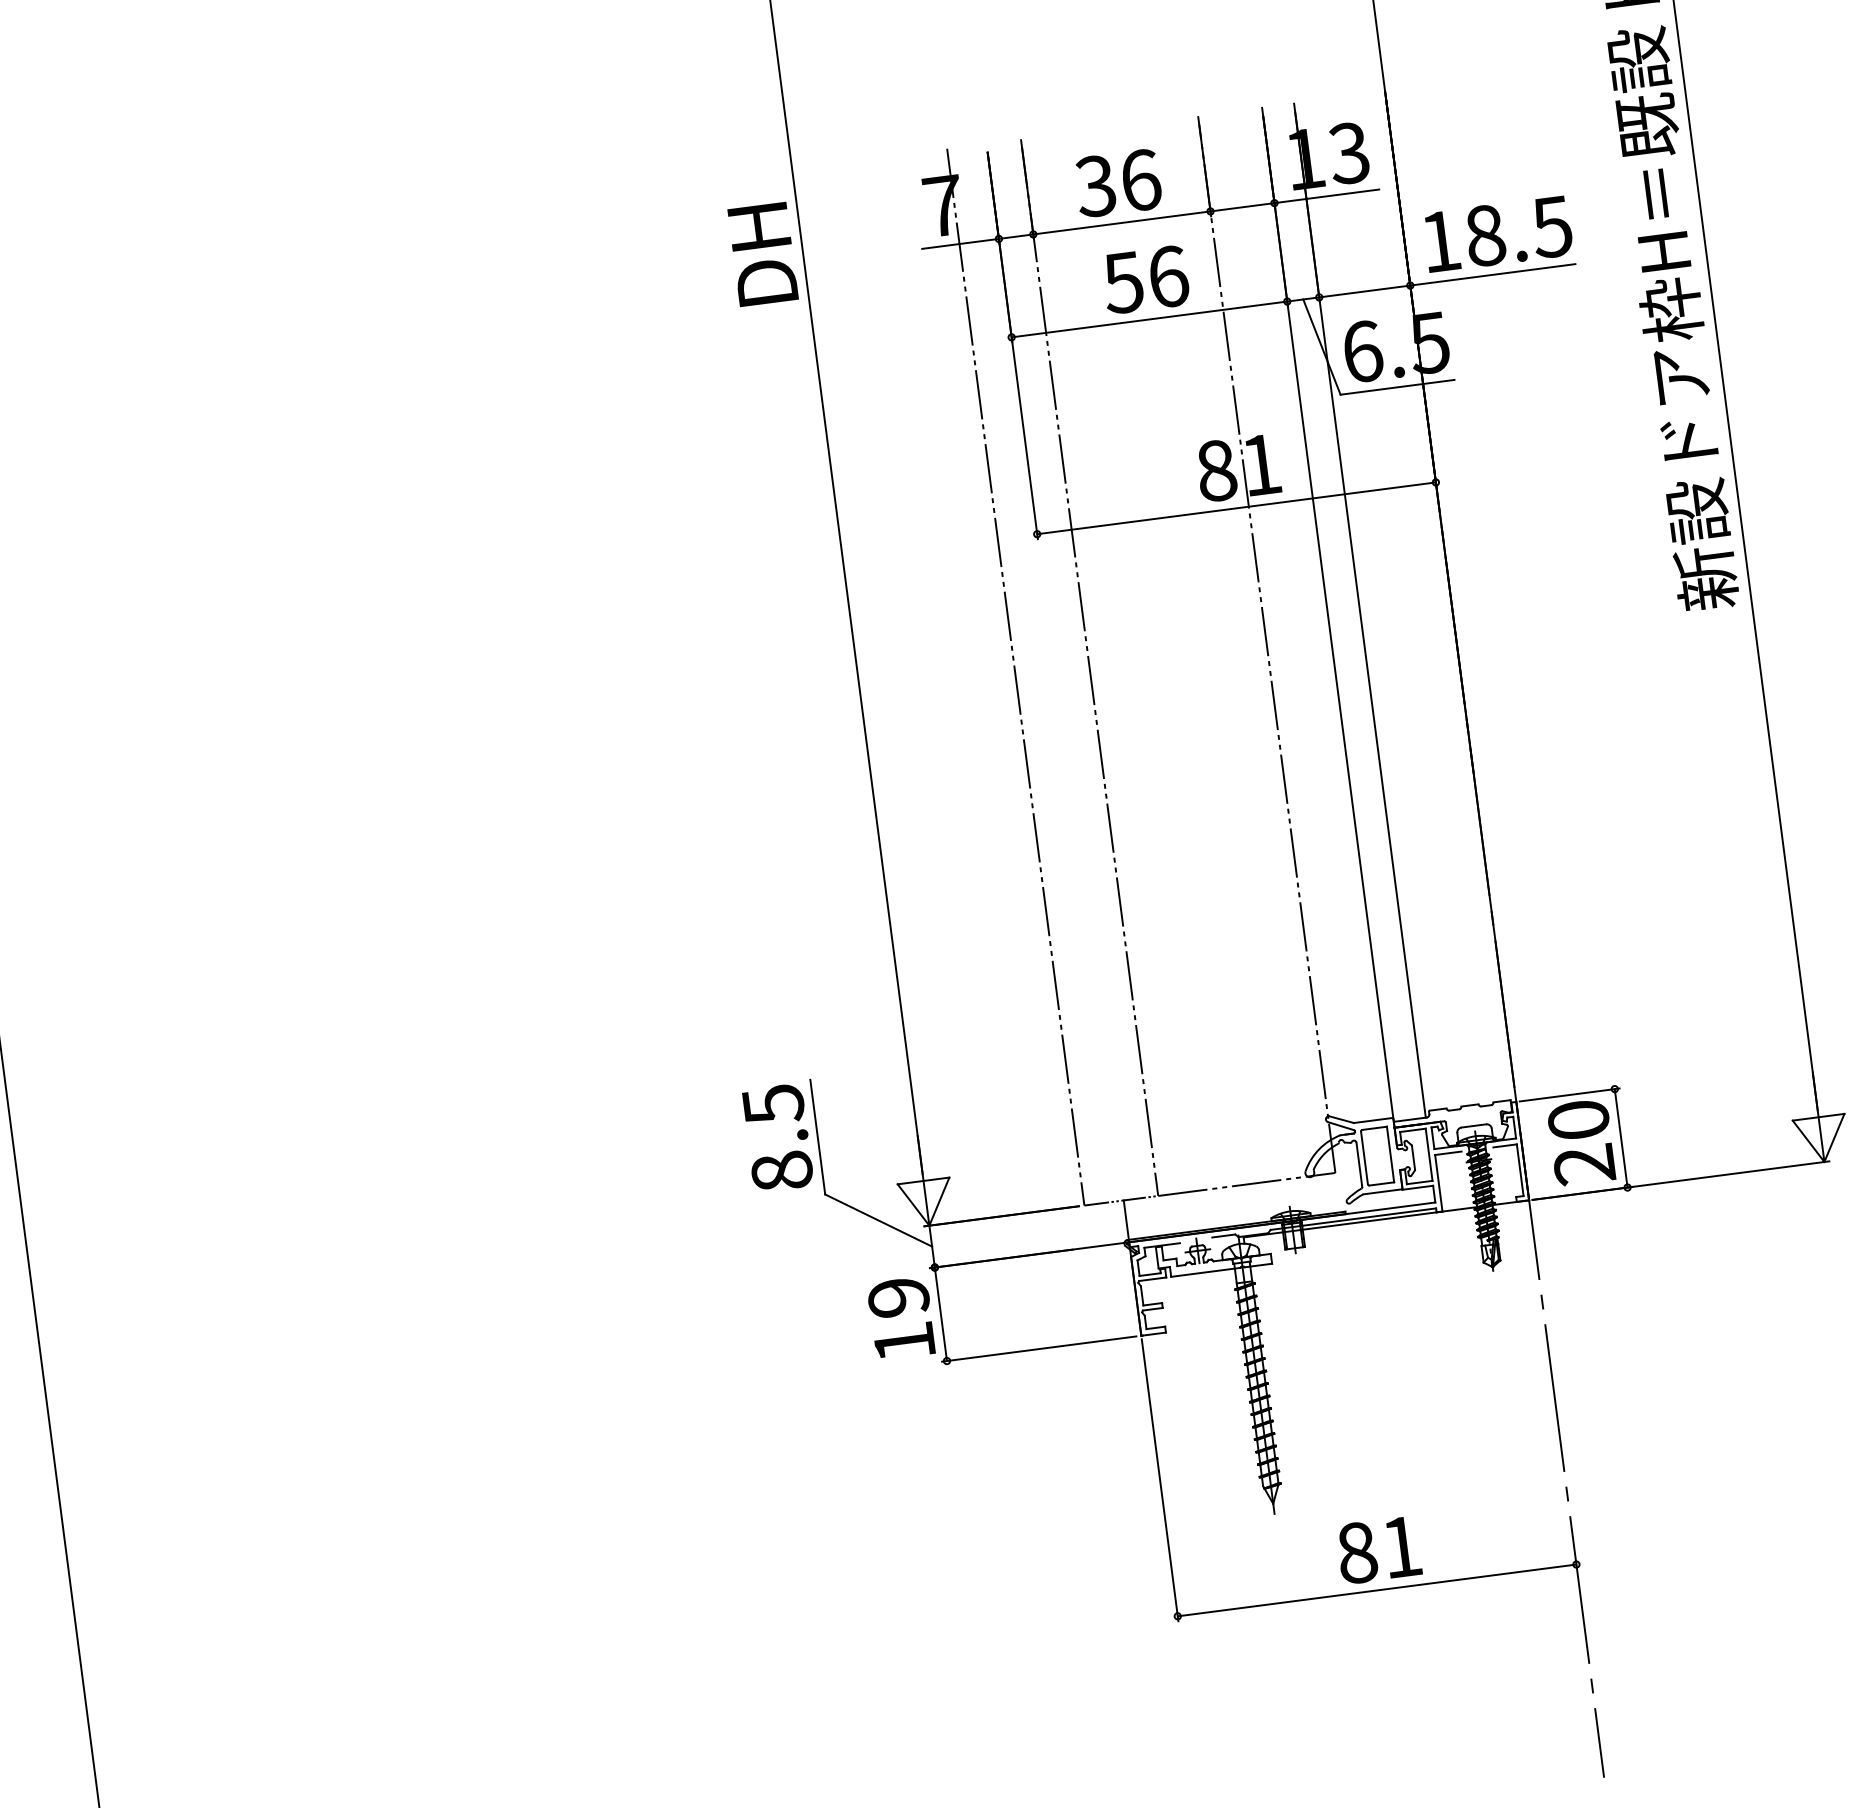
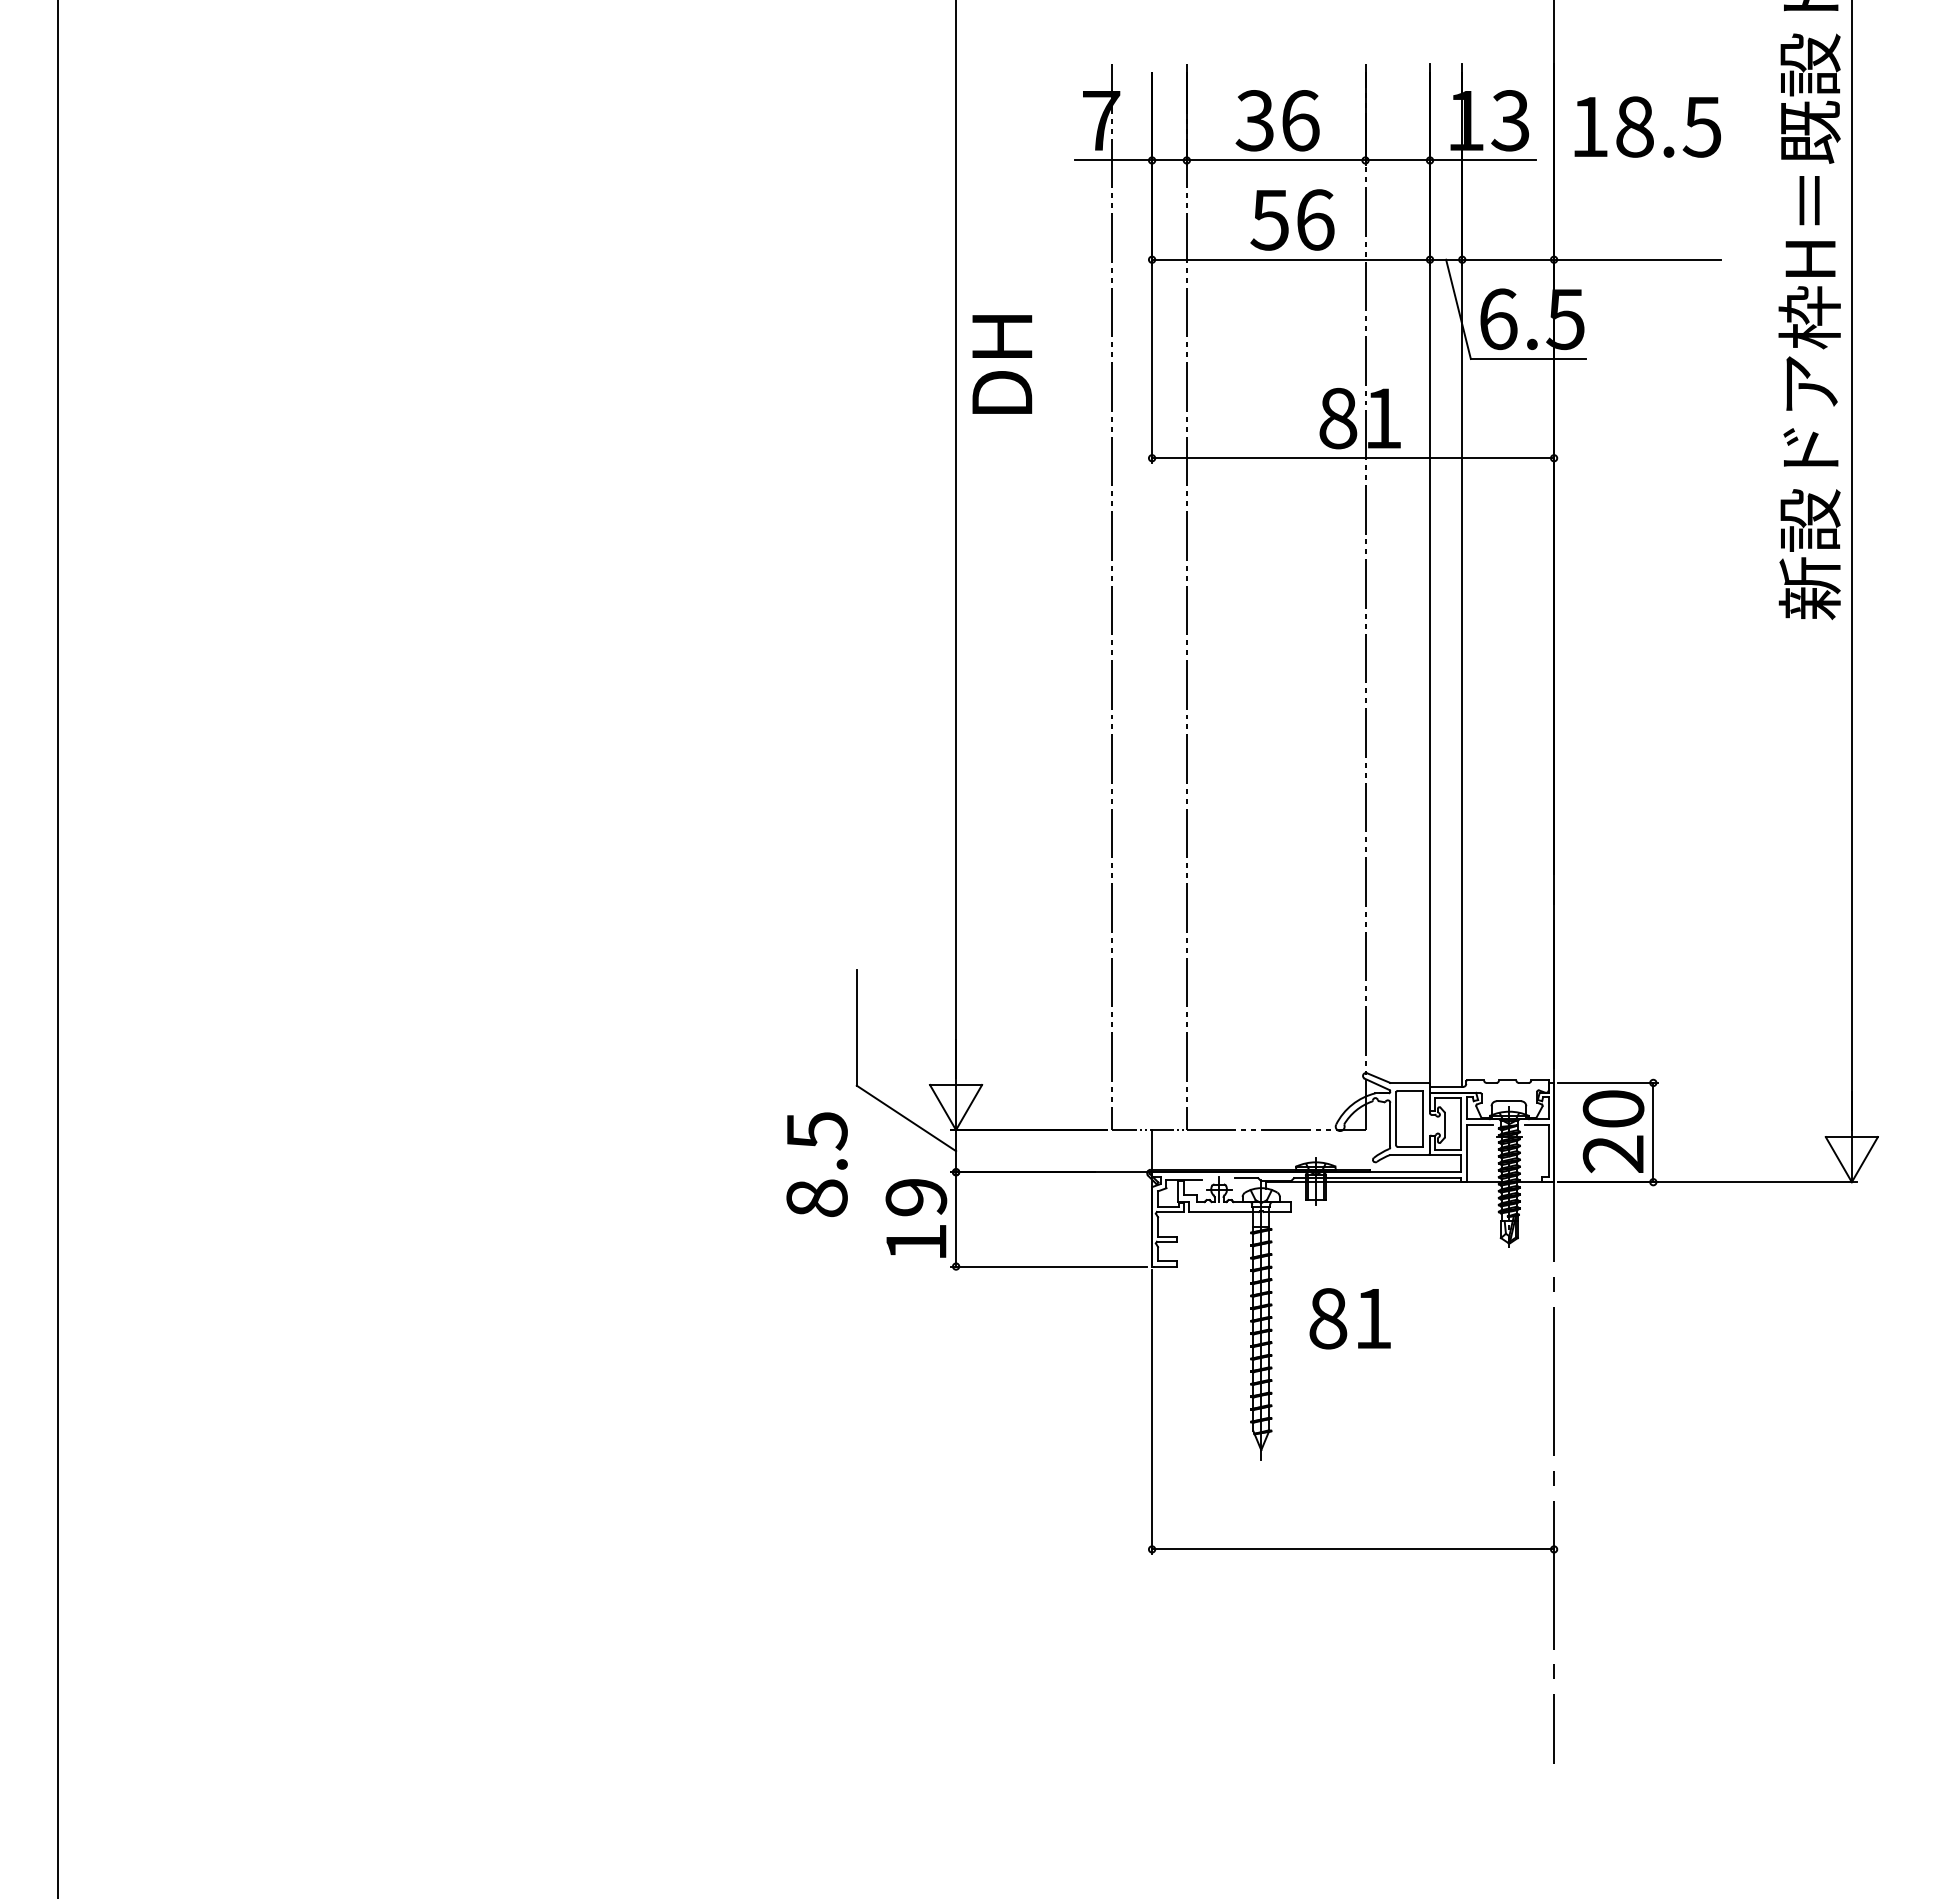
text: (1497, 233) -> (1647, 126), moved
text: (763, 254) -> (1002, 364), moved
text: (777, 1137) -> (816, 1164), moved
text: (1378, 1549) -> (1349, 1318), moved

